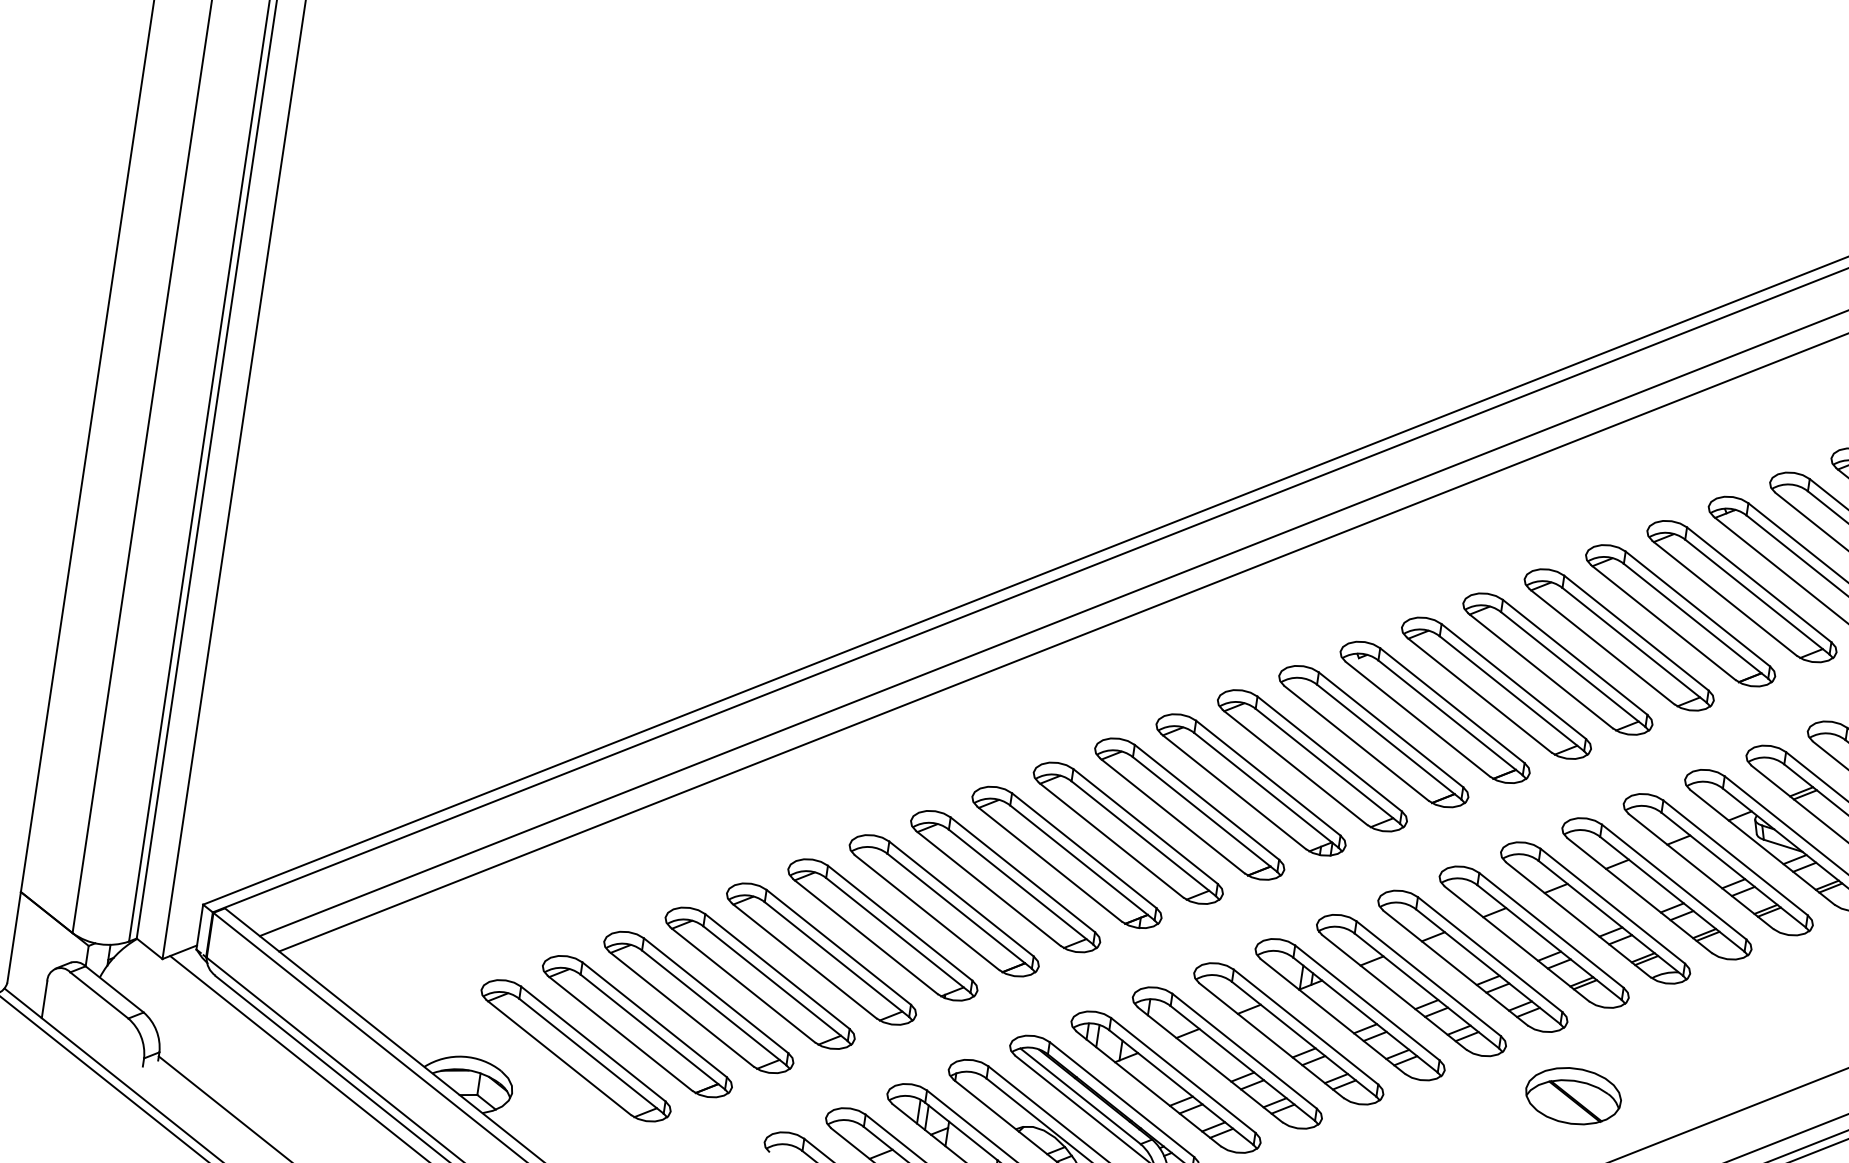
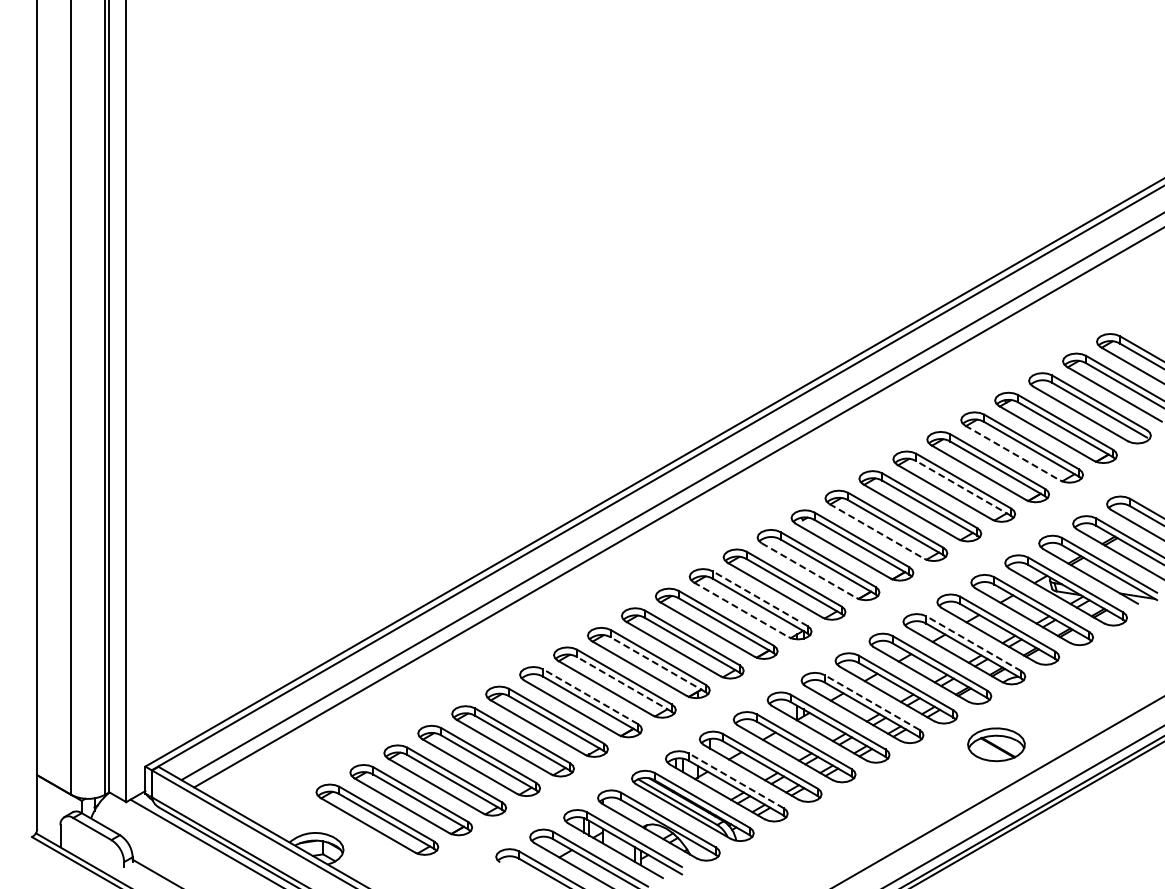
line: (1724, 599) -> (1012, 453), solid -> dashed
line: (1634, 645) -> (963, 488), solid -> dashed
line: (1478, 695) -> (876, 531), solid -> dashed
line: (1355, 743) -> (808, 570), solid -> dashed
line: (1268, 777) -> (760, 598), solid -> dashed
line: (1234, 791) -> (741, 609), solid -> dashed
line: (1082, 862) -> (658, 664), solid -> dashed
line: (1021, 887) -> (624, 684), solid -> dashed
line: (961, 898) -> (590, 696), solid -> dashed
line: (1612, 905) -> (973, 643), solid -> dashed
line: (1429, 978) -> (872, 702), solid -> dashed
line: (1183, 1074) -> (736, 780), solid -> dashed
part: (1573, 1095) -> (996, 744), moved

